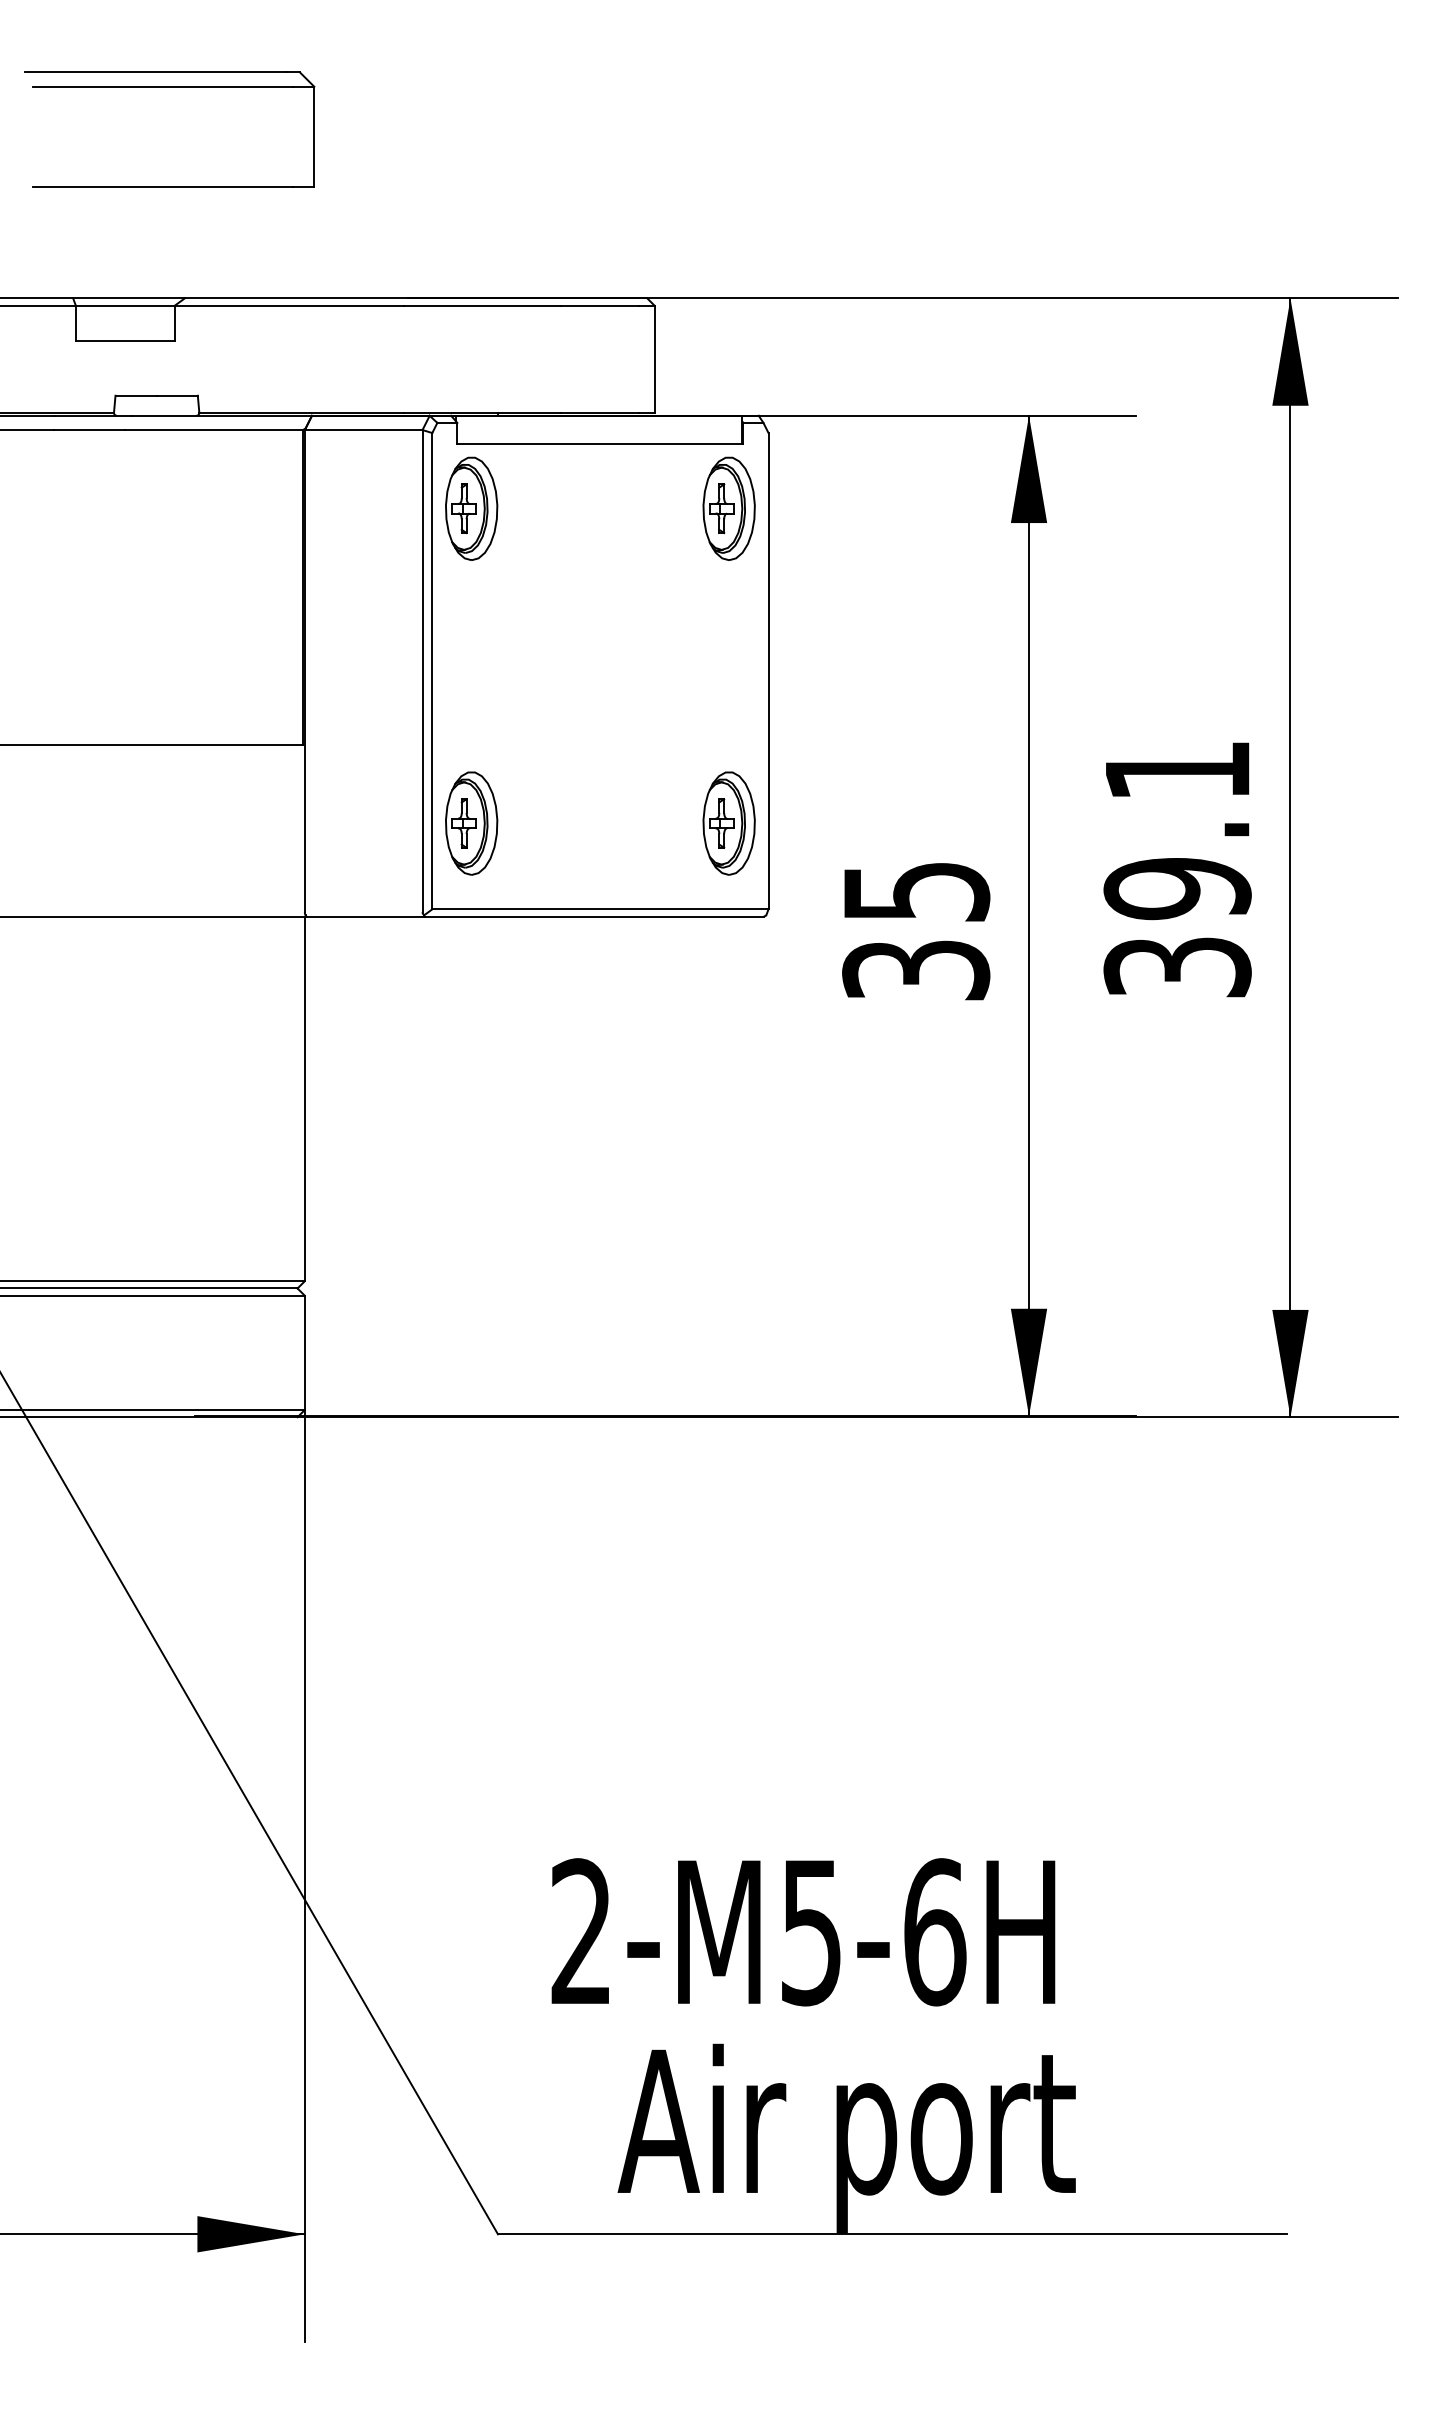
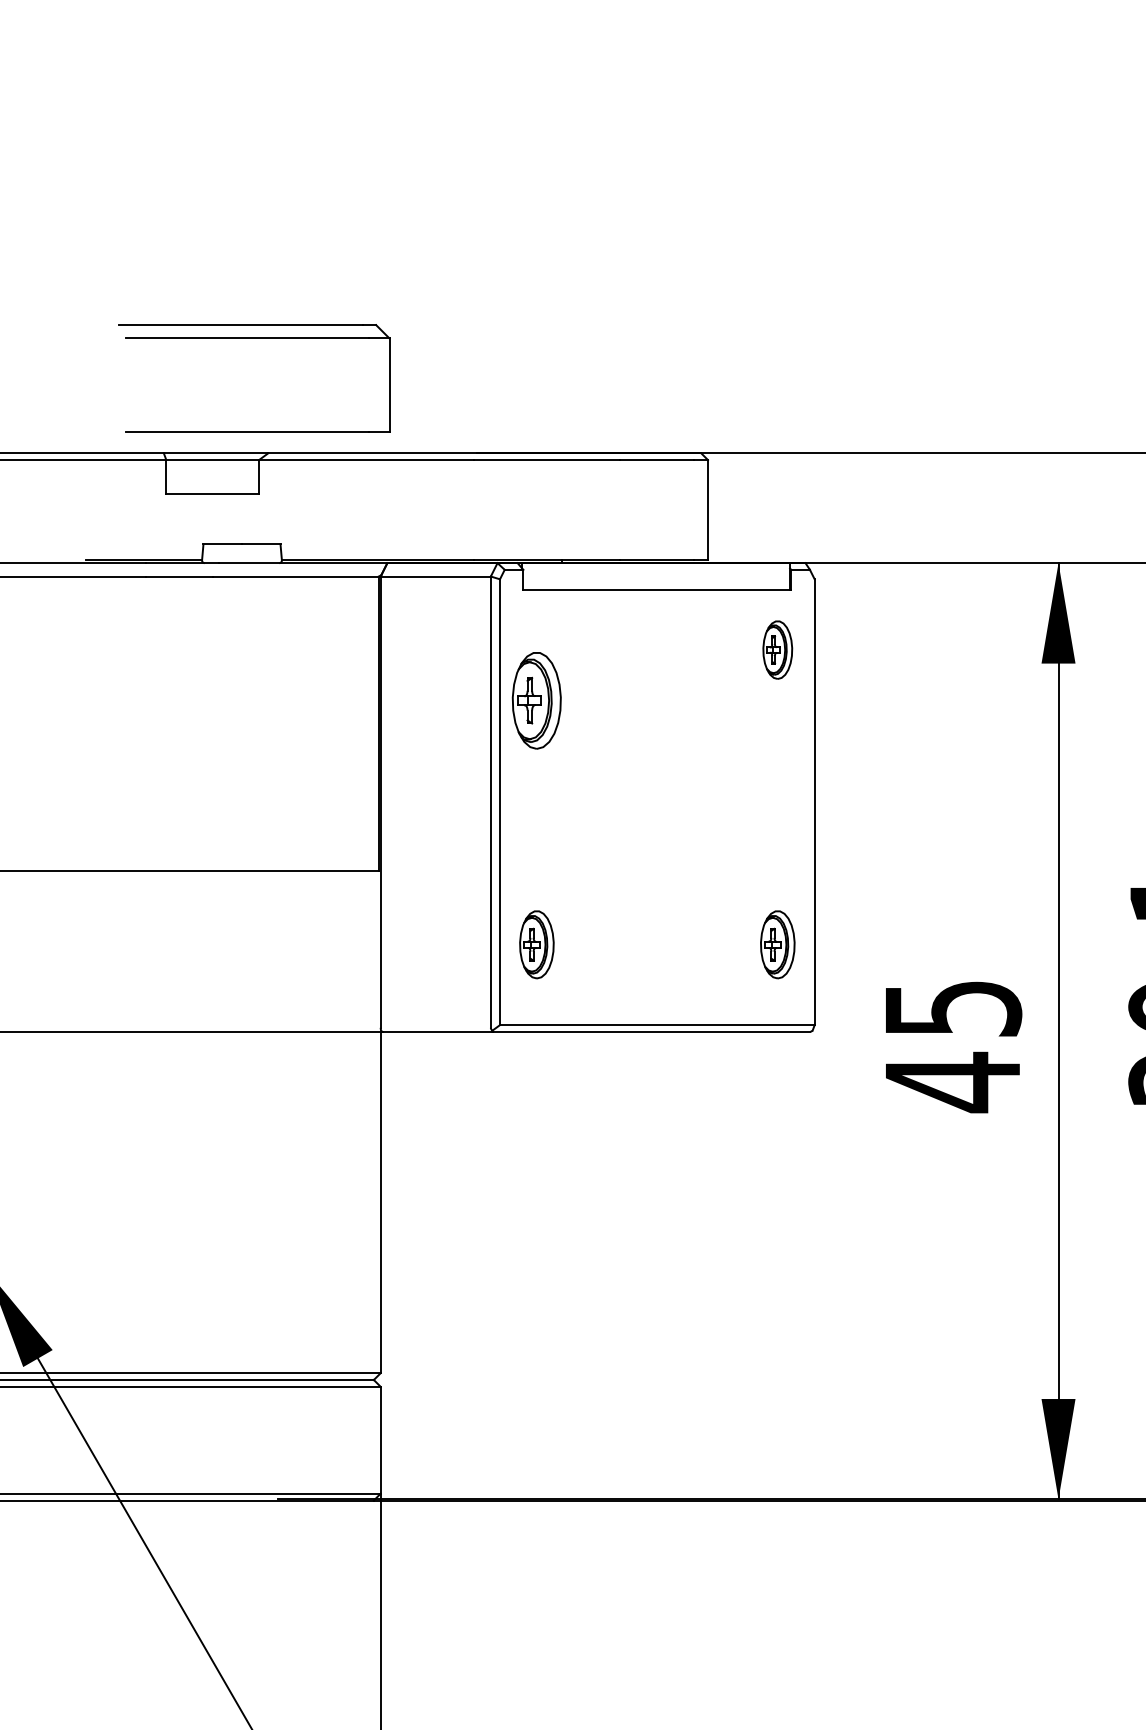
part: (169, 87) -> (254, 339), moved
part: (471, 508) -> (536, 700), moved
part: (728, 508) -> (777, 649), size x0.6
part: (471, 823) -> (536, 944), size x0.7
part: (728, 823) -> (777, 944), size x0.7
text: (916, 970) -> (953, 1082), 35 -> 45

